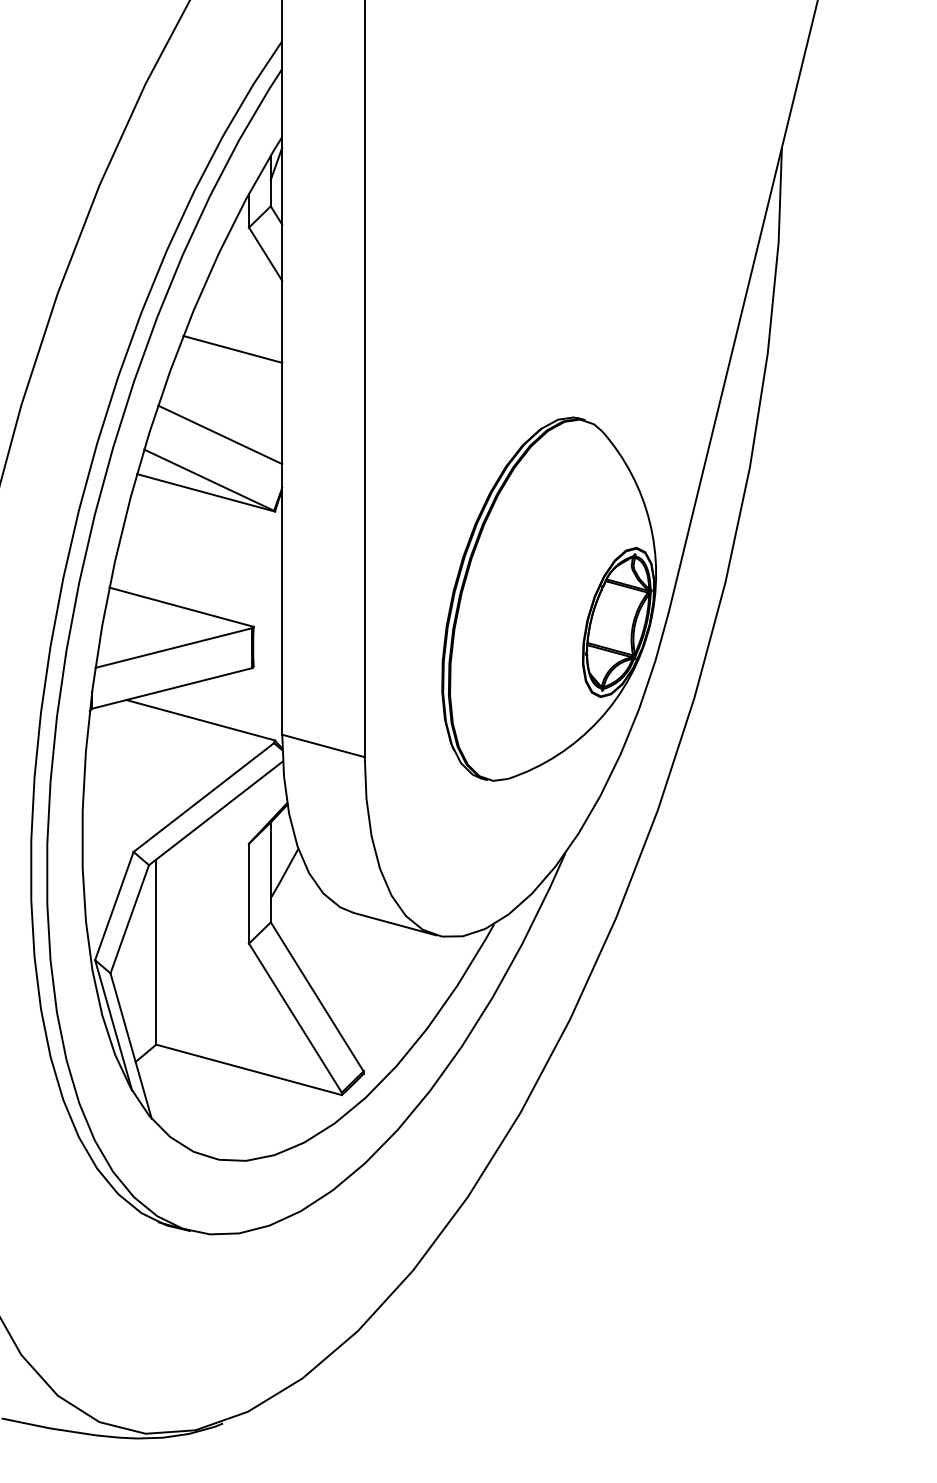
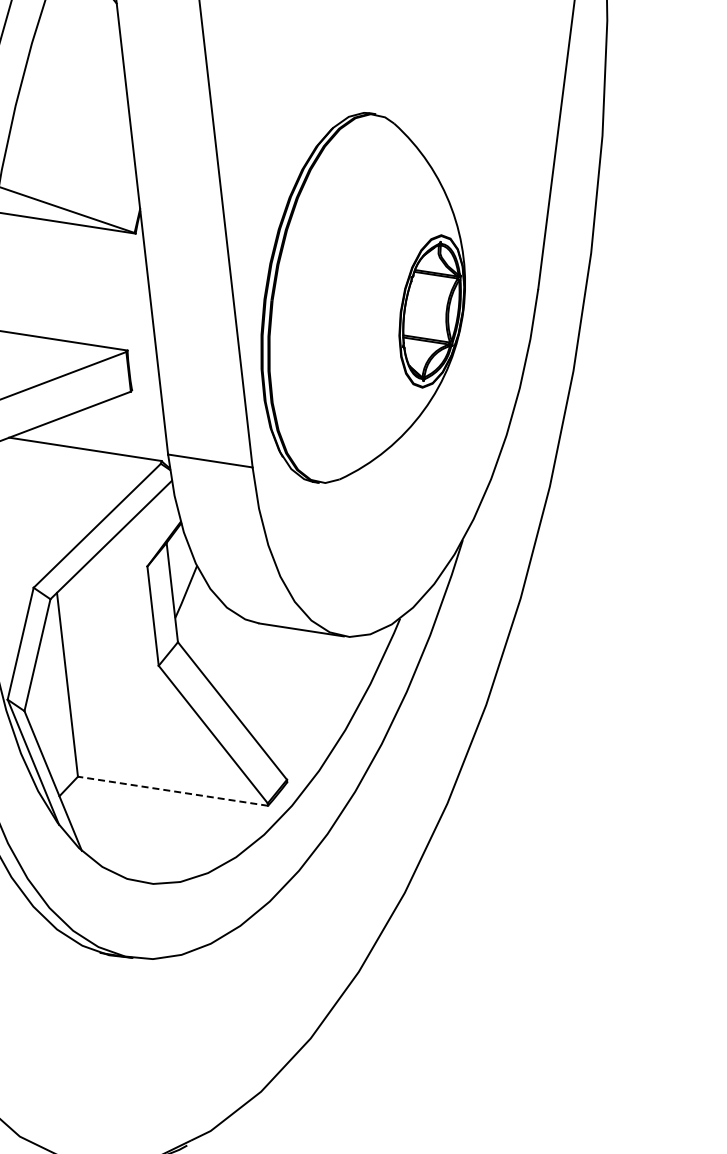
line: (232, 349) -> (75, 77), removed
line: (220, 434) -> (72, 163), removed
part: (548, 598) -> (359, 295), moved
line: (248, 1069) -> (172, 790), solid -> dashed

